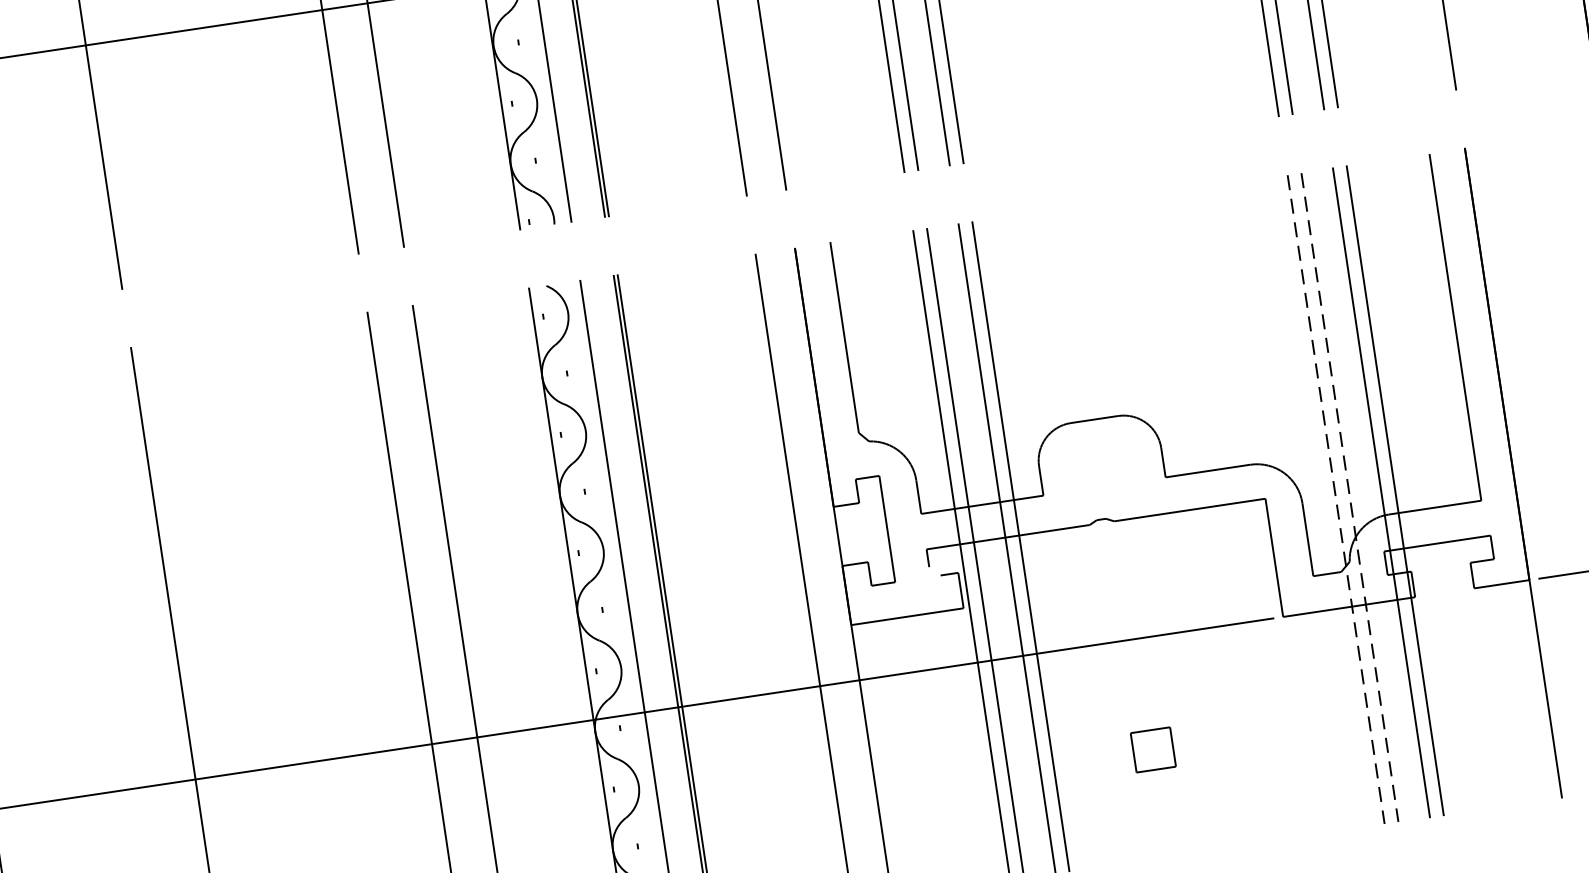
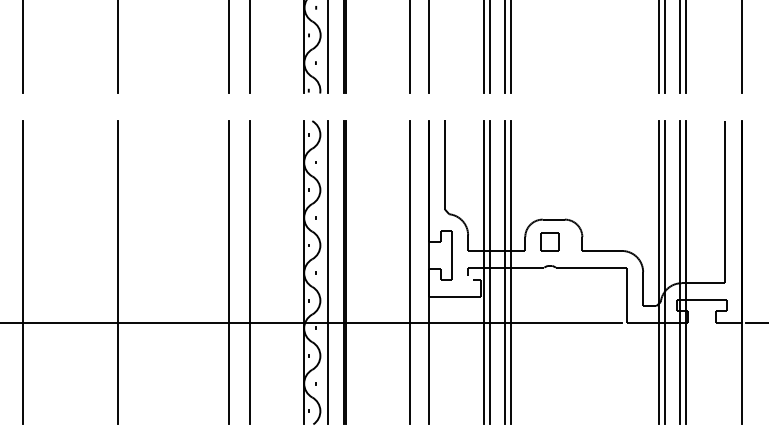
line: (1350, 496) -> (665, 272), dashed -> solid
line: (1335, 499) -> (658, 272), dashed -> solid
part: (1151, 749) -> (549, 241), moved

